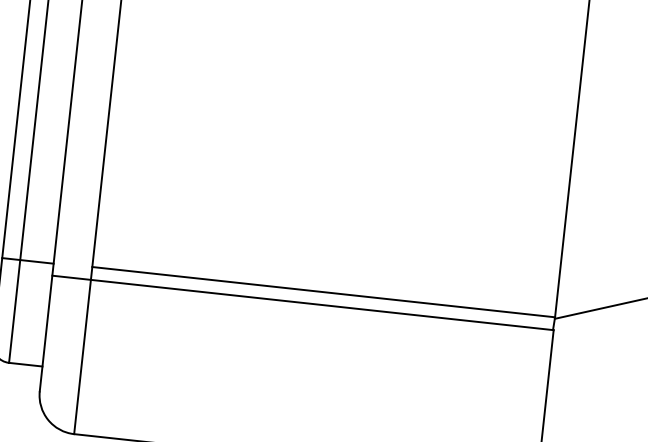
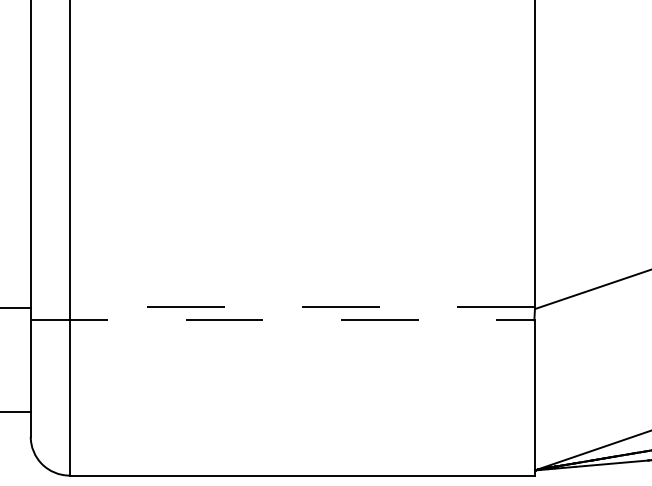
line: (323, 292) -> (302, 307), solid -> dashed
line: (303, 303) -> (283, 320), solid -> dashed

